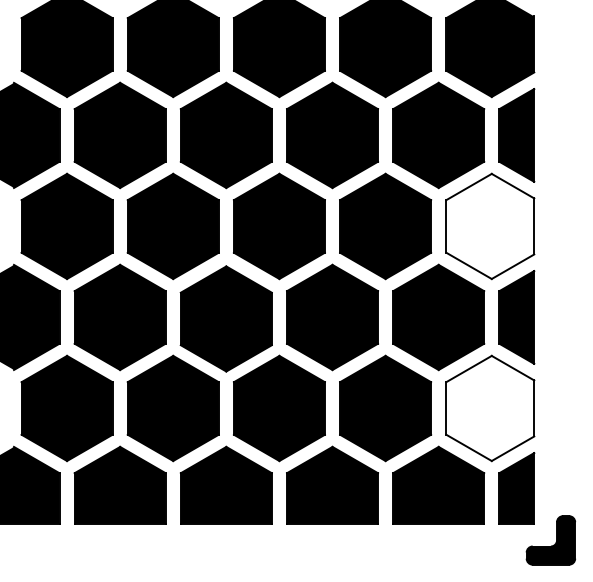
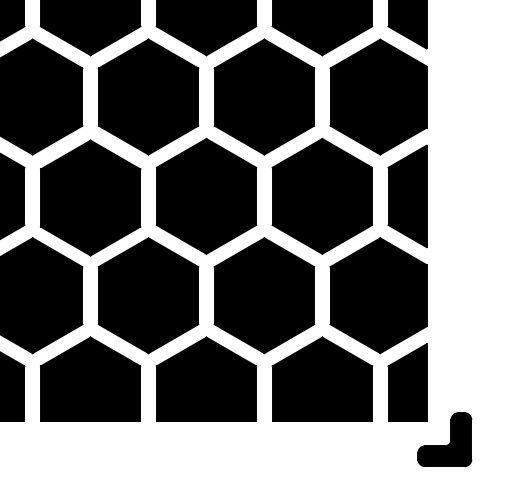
fill: (490, 226) -> (378, 97), added
fill: (490, 408) -> (378, 295), added

